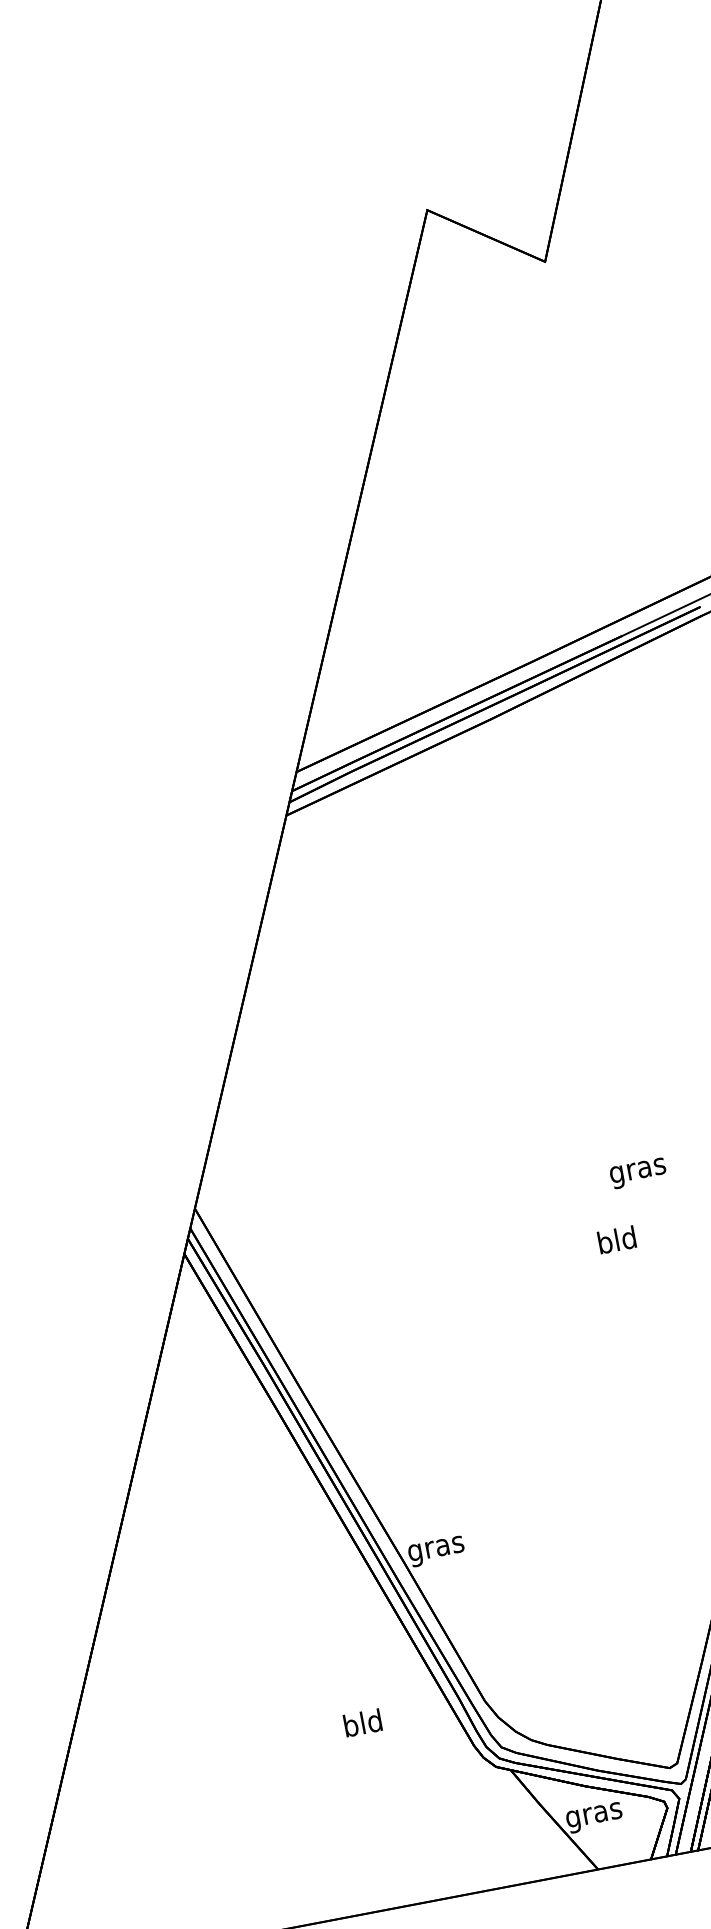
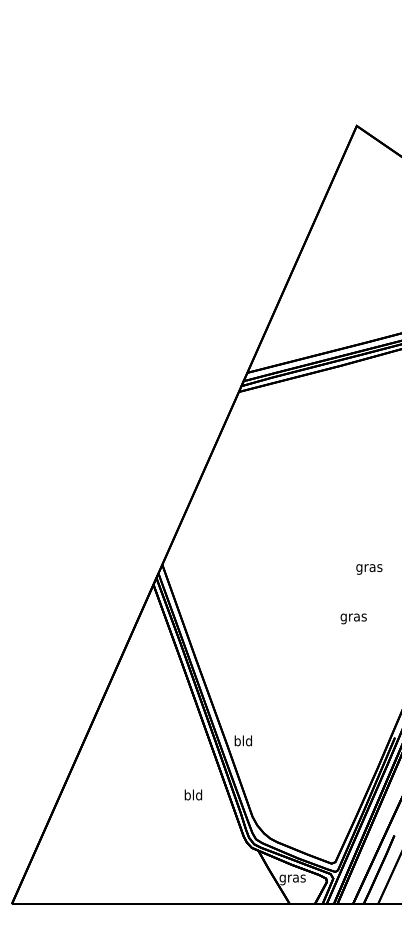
text: (638, 1173) -> (369, 569), moved
text: (617, 1242) -> (353, 617), bld -> gras
text: (435, 1547) -> (243, 741), gras -> bld
text: (362, 1721) -> (193, 794), moved

